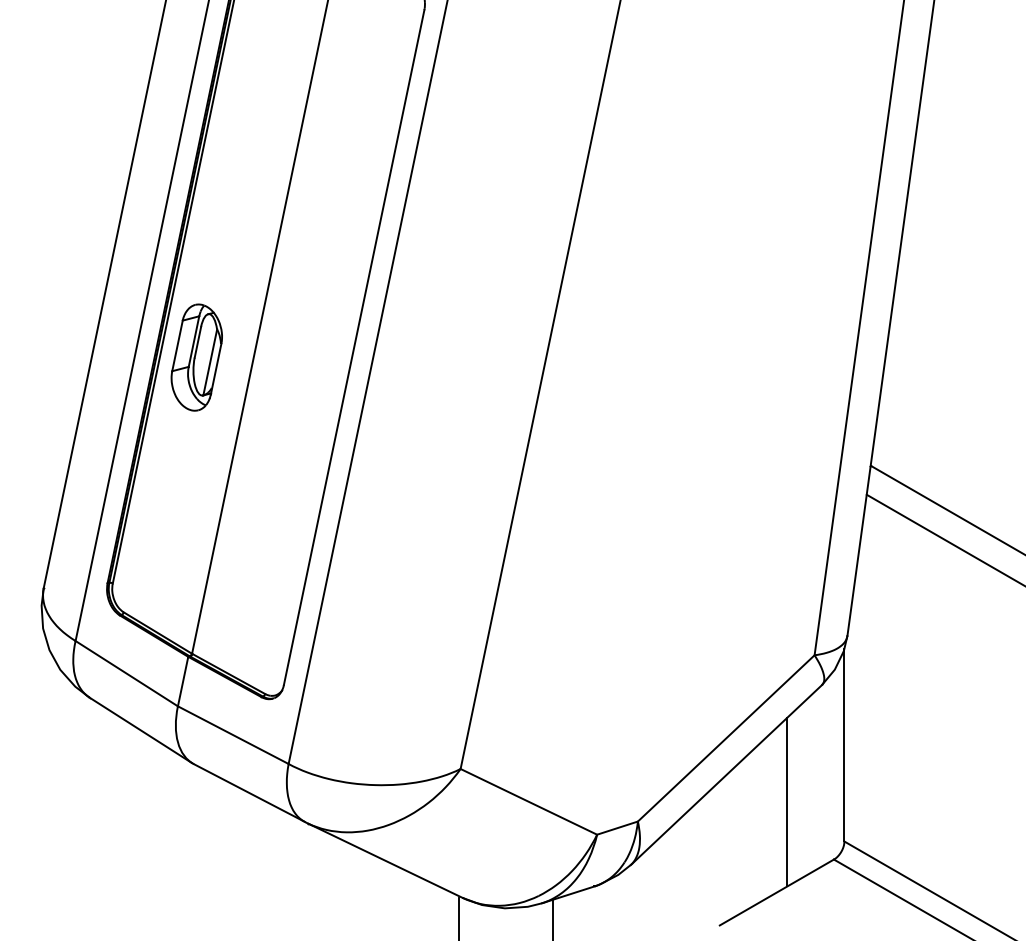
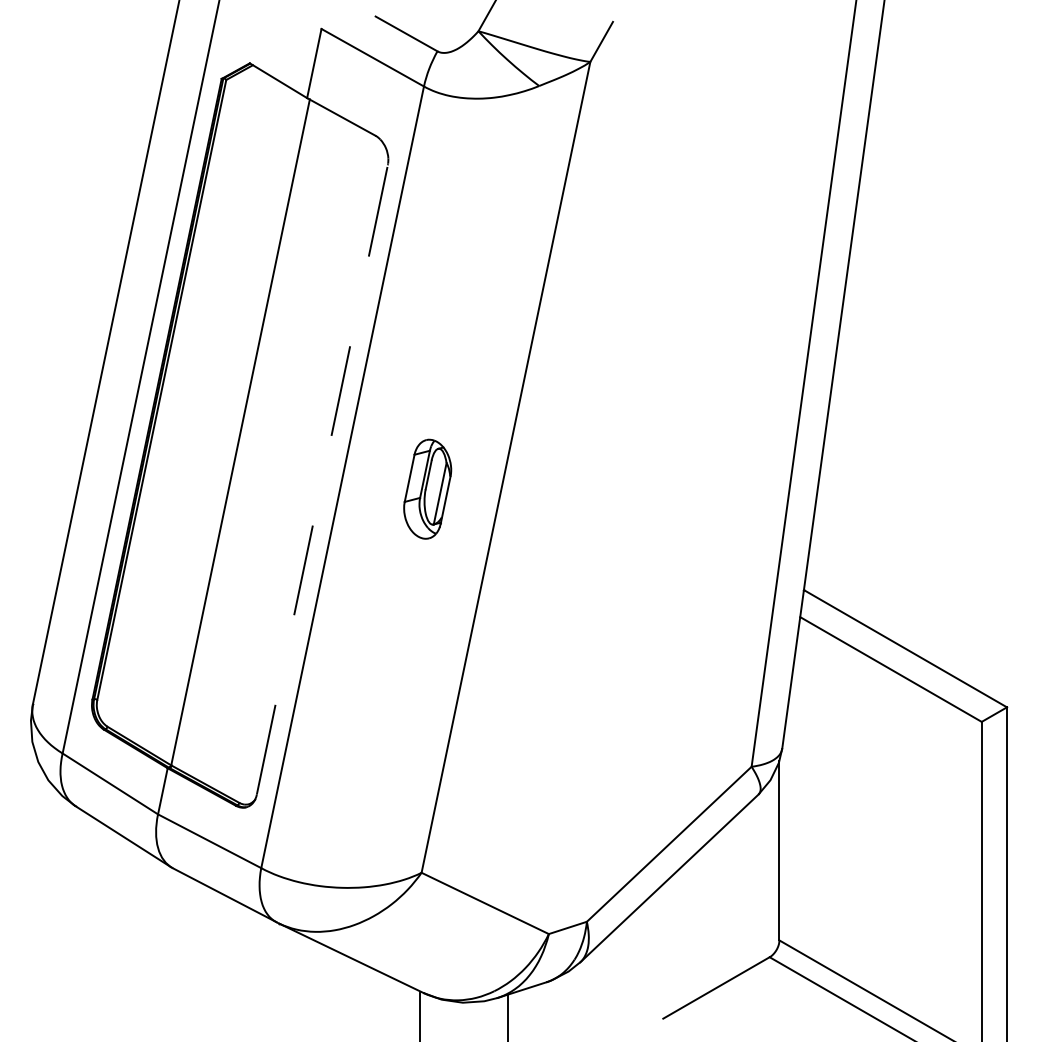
line: (354, 347) -> (322, 479), solid -> dashed
part: (196, 356) -> (427, 488), moved
line: (787, 801) -> (726, 903), removed

